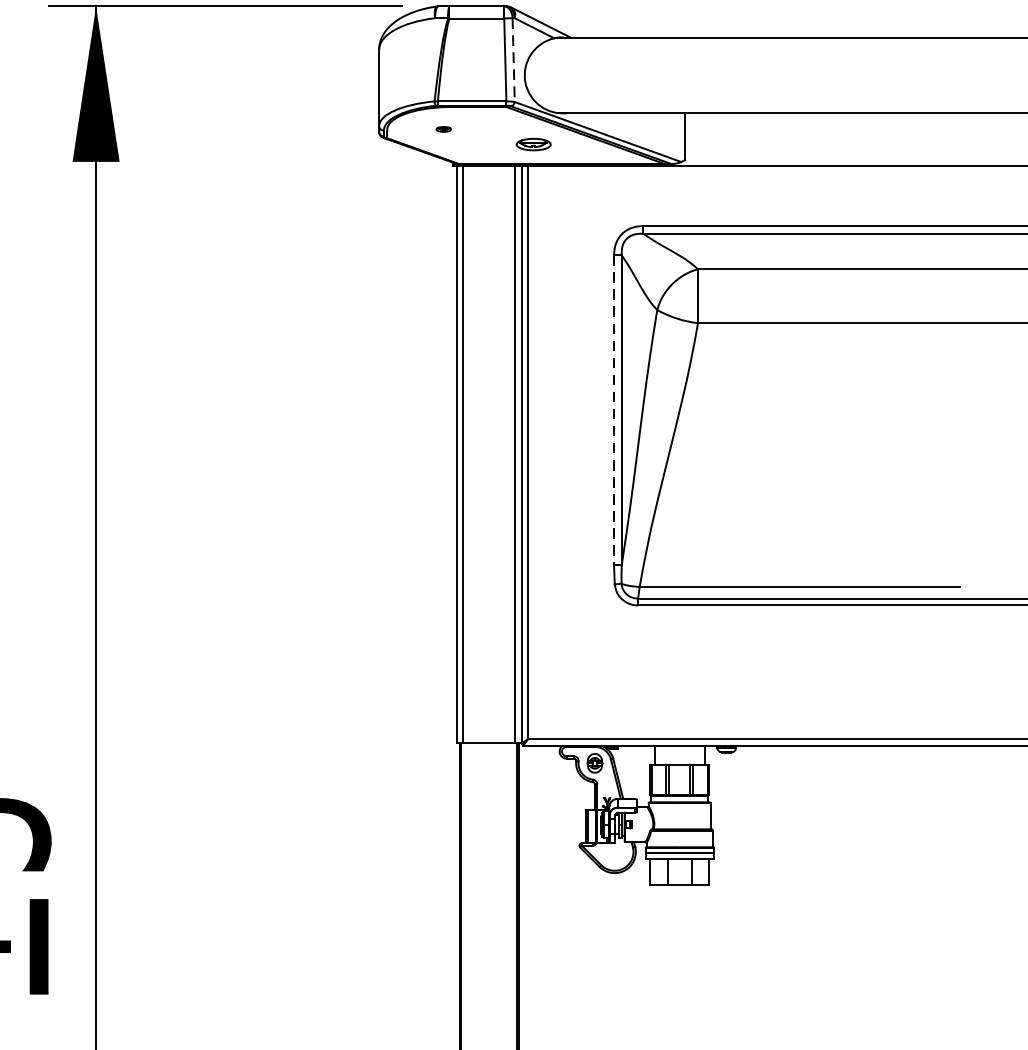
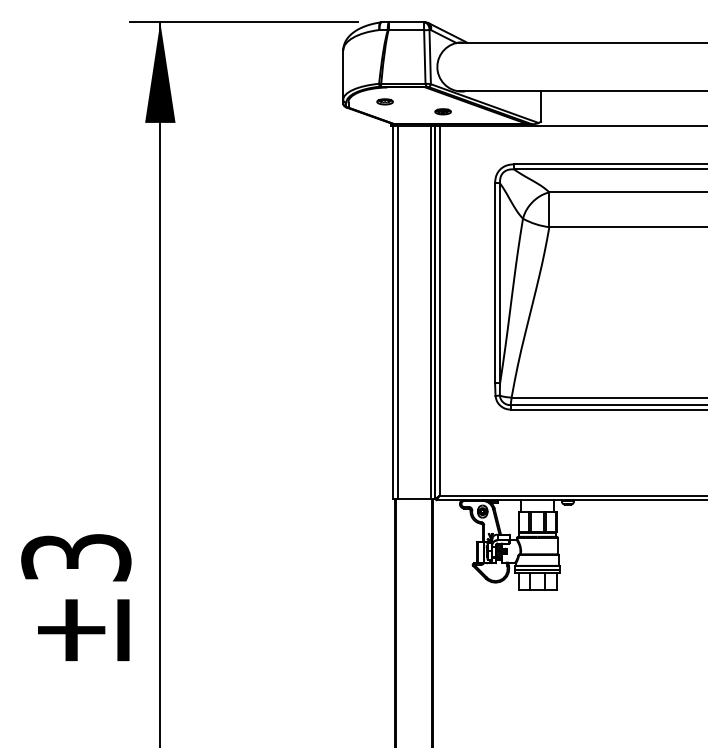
line: (514, 60) -> (430, 57), dashed -> solid
part: (442, 128) -> (384, 101), size x1.67
part: (532, 144) -> (442, 111), size x0.71
line: (614, 410) -> (495, 283), dashed -> solid

